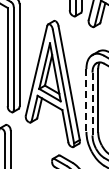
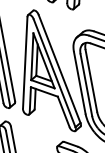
line: (86, 101) -> (80, 83), dashed -> solid
line: (92, 103) -> (86, 84), dashed -> solid

